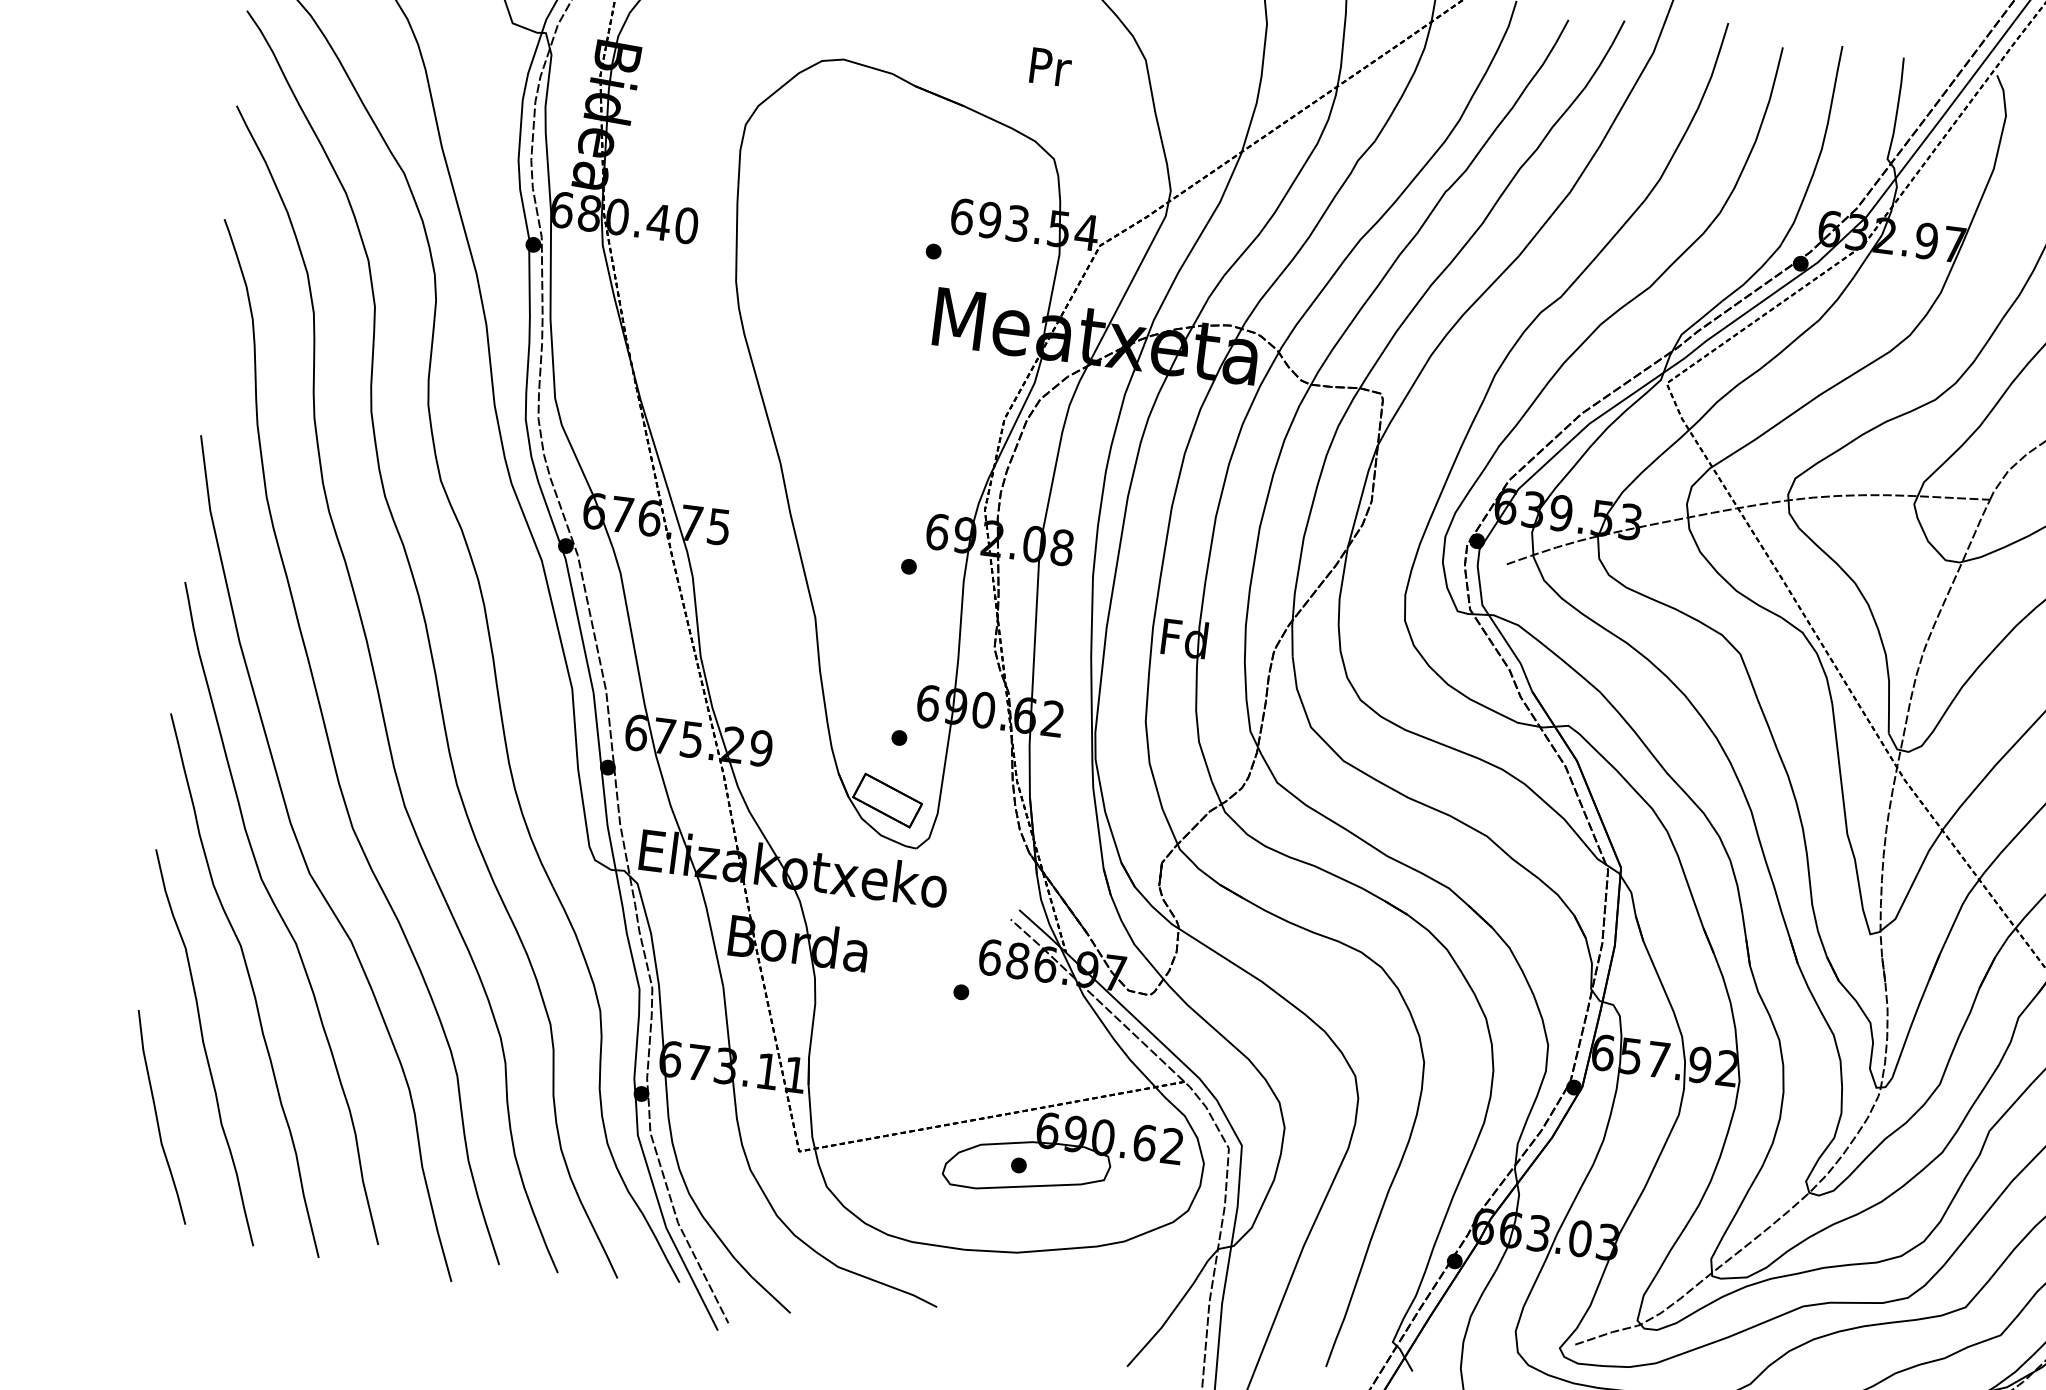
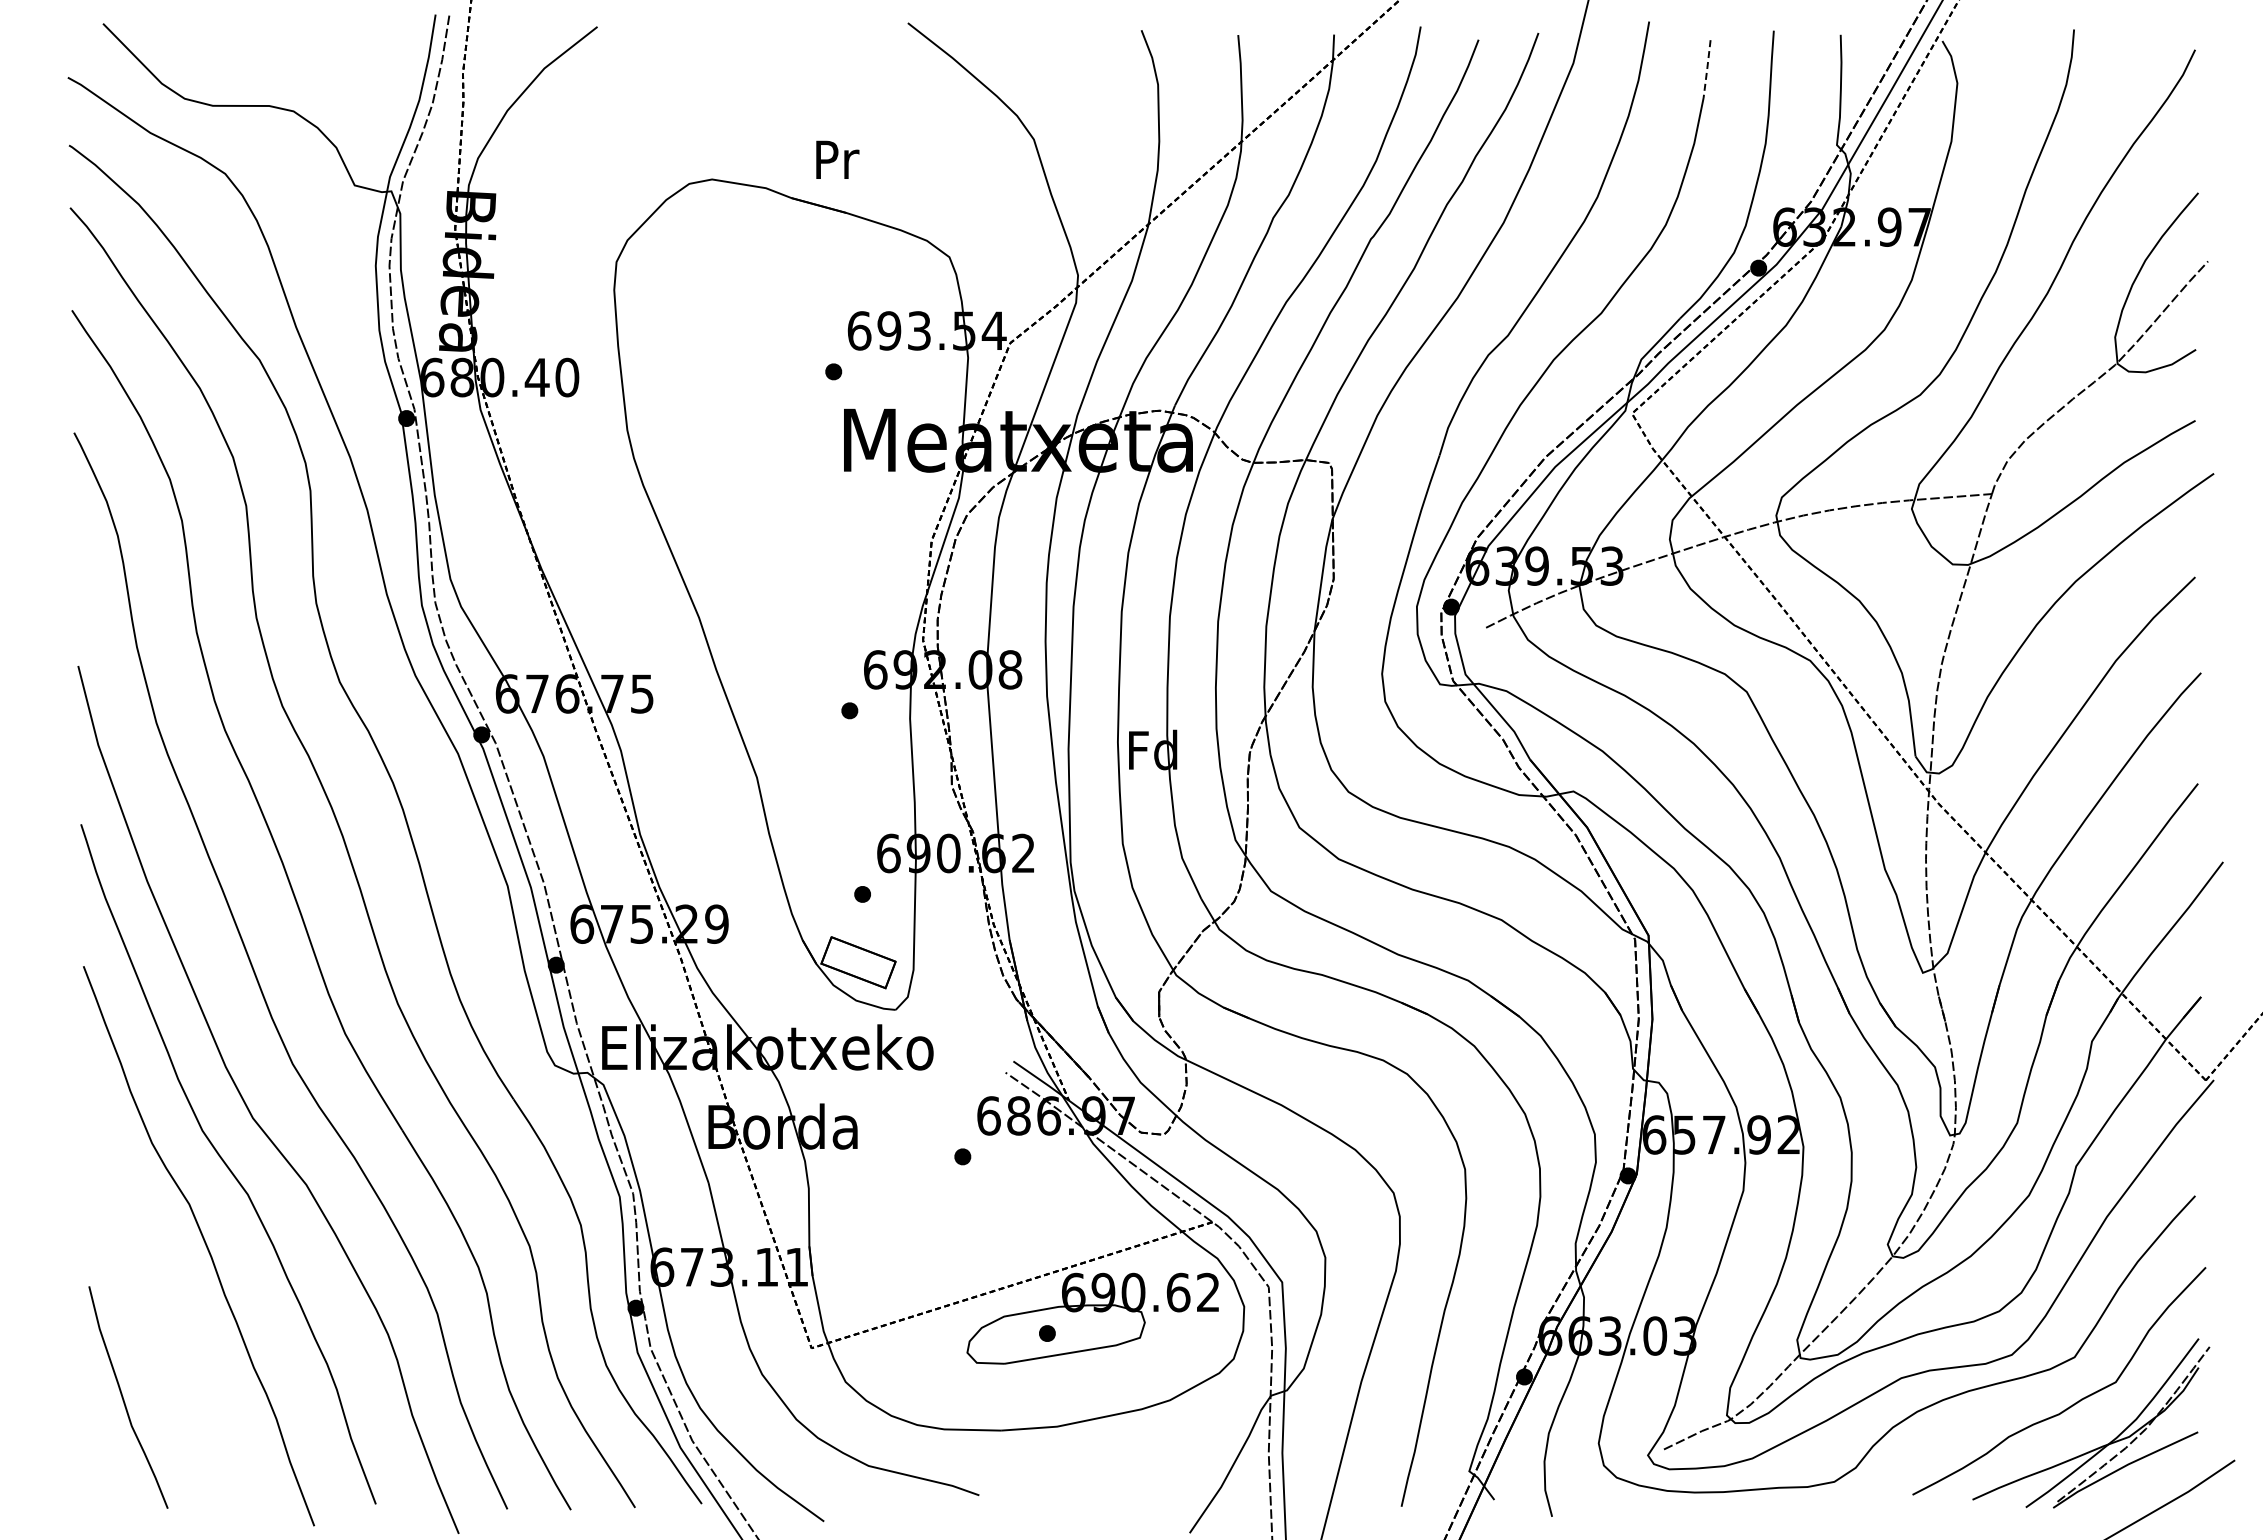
text: (1050, 66) -> (837, 159), moved
line: (1776, 73) -> (1707, 68), solid -> dashed
curve: (204, 1047) -> (164, 1317), removed

